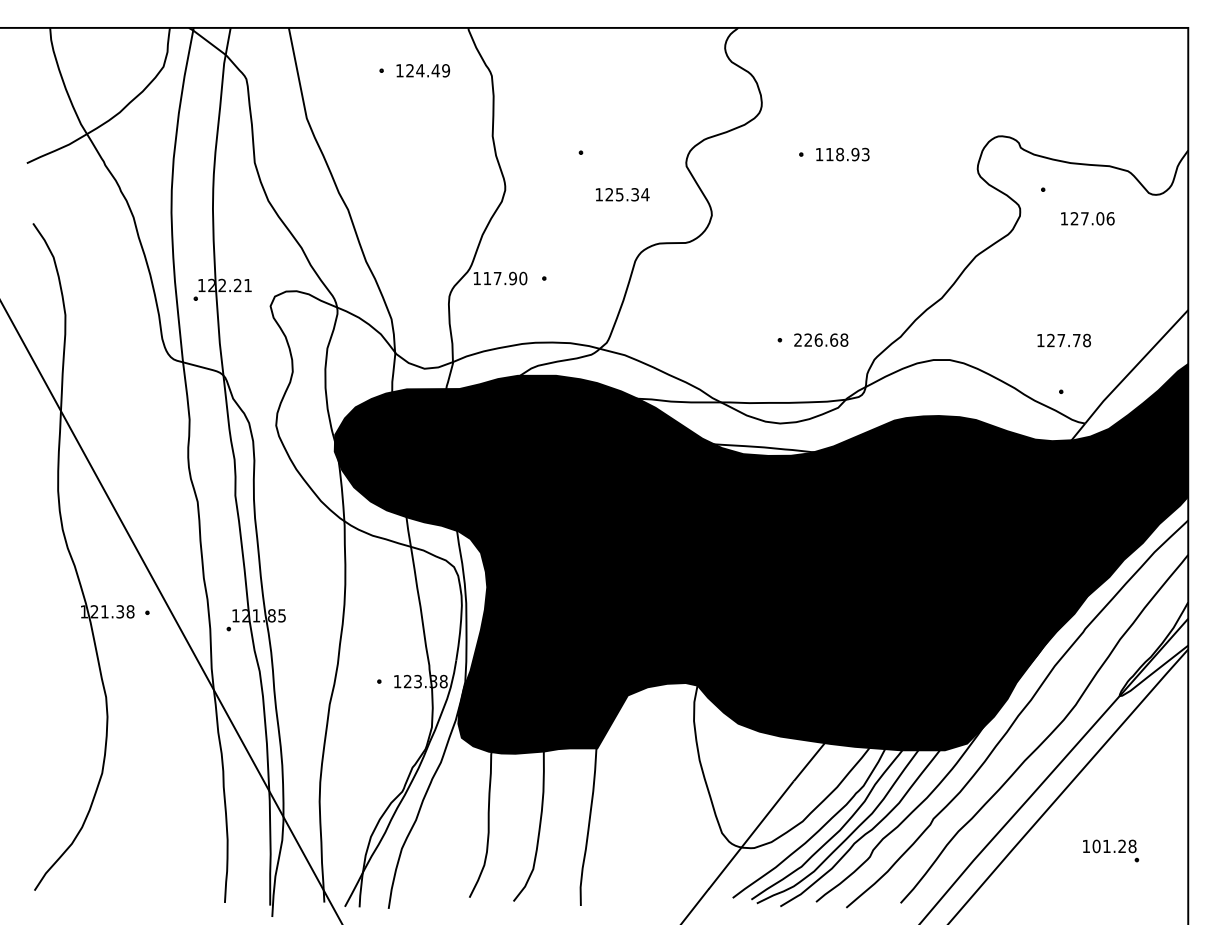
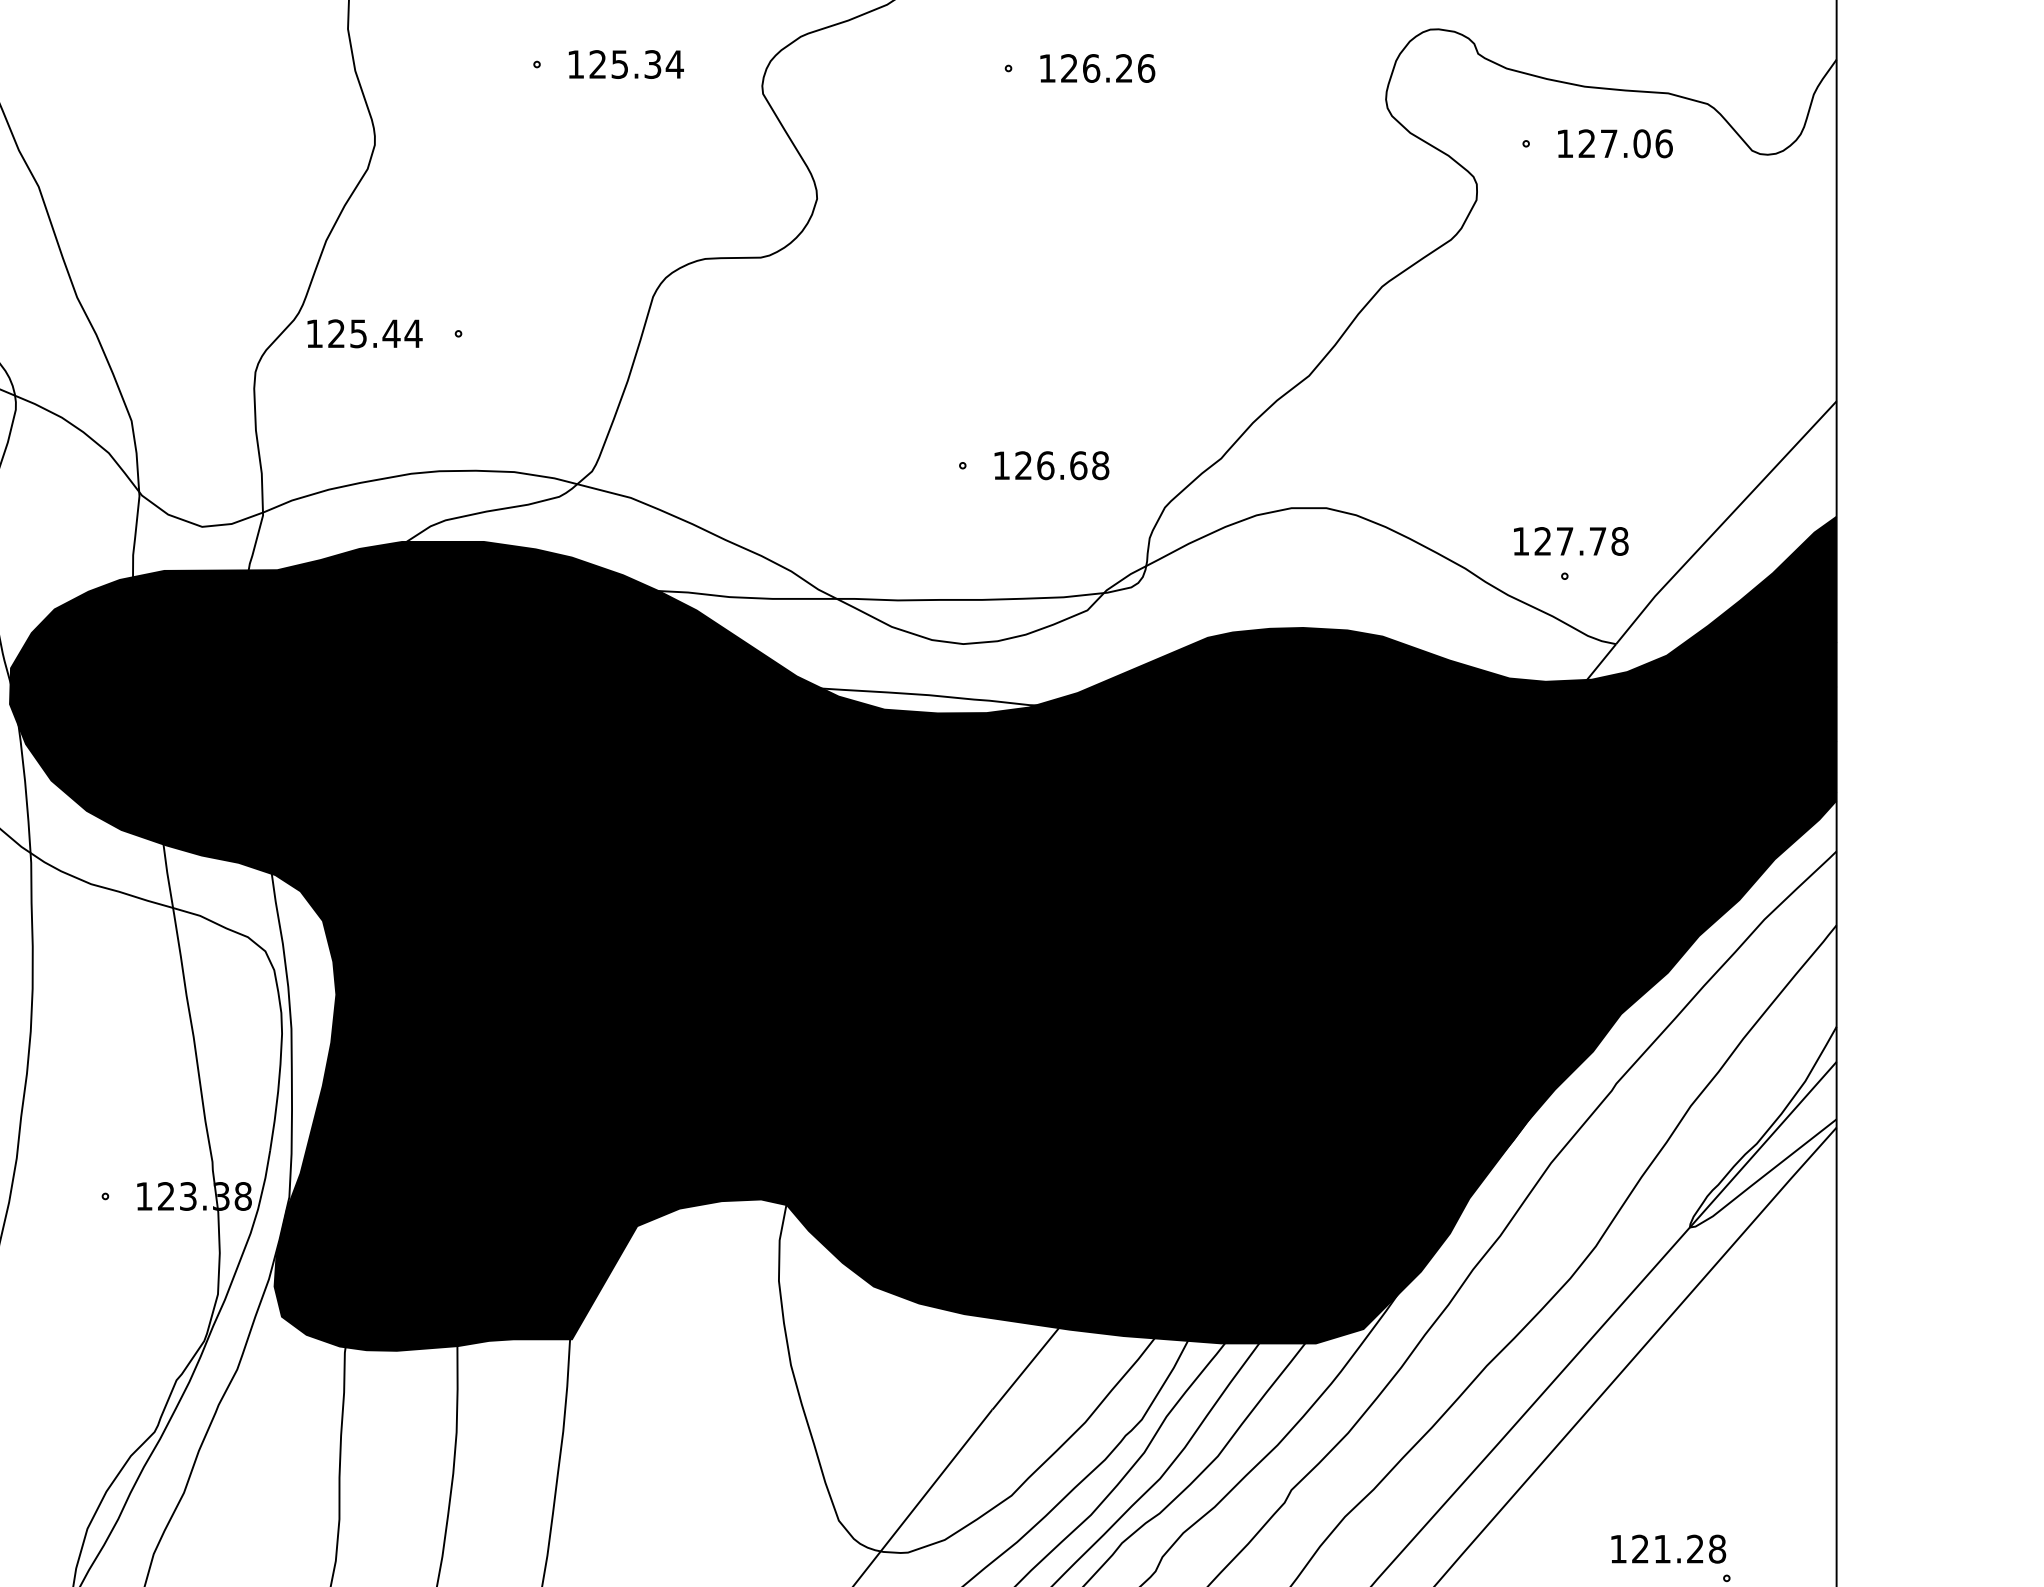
text: (847, 154) -> (1107, 68), 118.93 -> 126.26
text: (622, 194) -> (625, 64), moved
text: (1087, 218) -> (1614, 143), moved
text: (505, 278) -> (375, 333), 117.90 -> 125.44
text: (797, 339) -> (1000, 464), 226.68 -> 126.68
text: (1063, 340) -> (1569, 541), moved
text: (1096, 846) -> (1640, 1549), 101.28 -> 121.28

